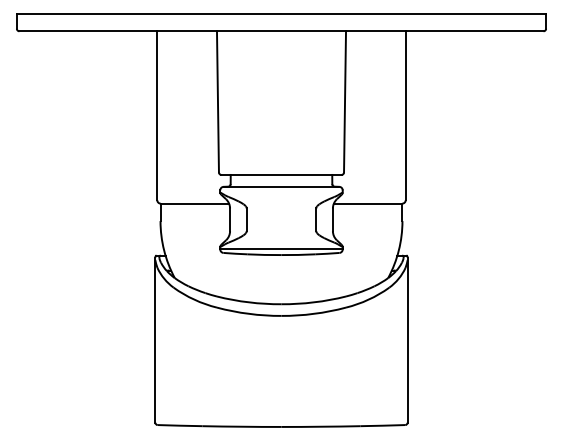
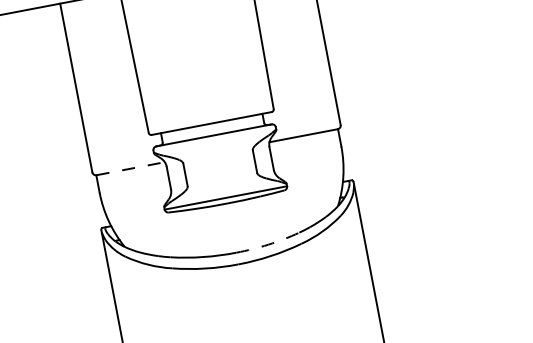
line: (195, 203) -> (131, 168), solid -> dashed
arc: (313, 302) -> (268, 244), solid -> dashed

